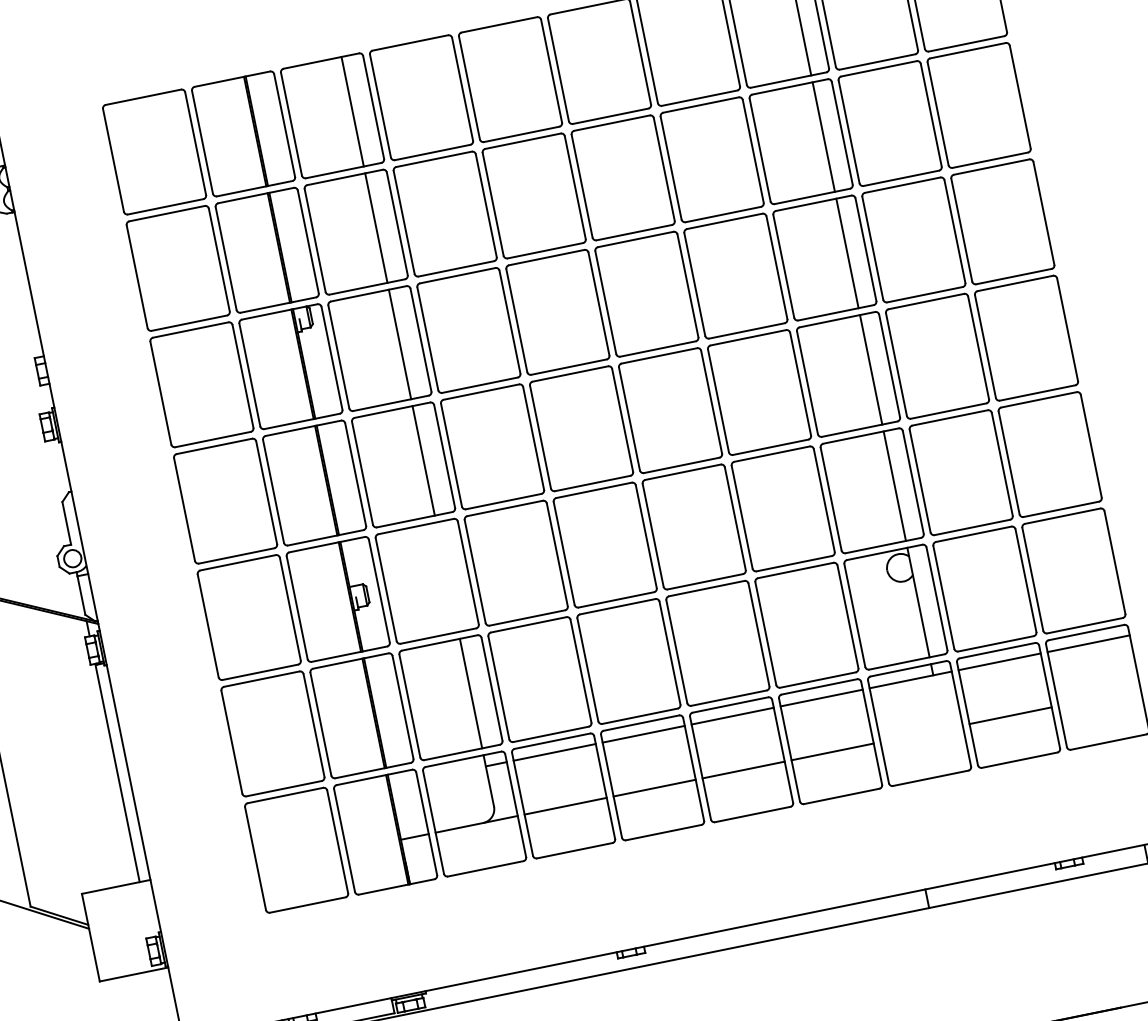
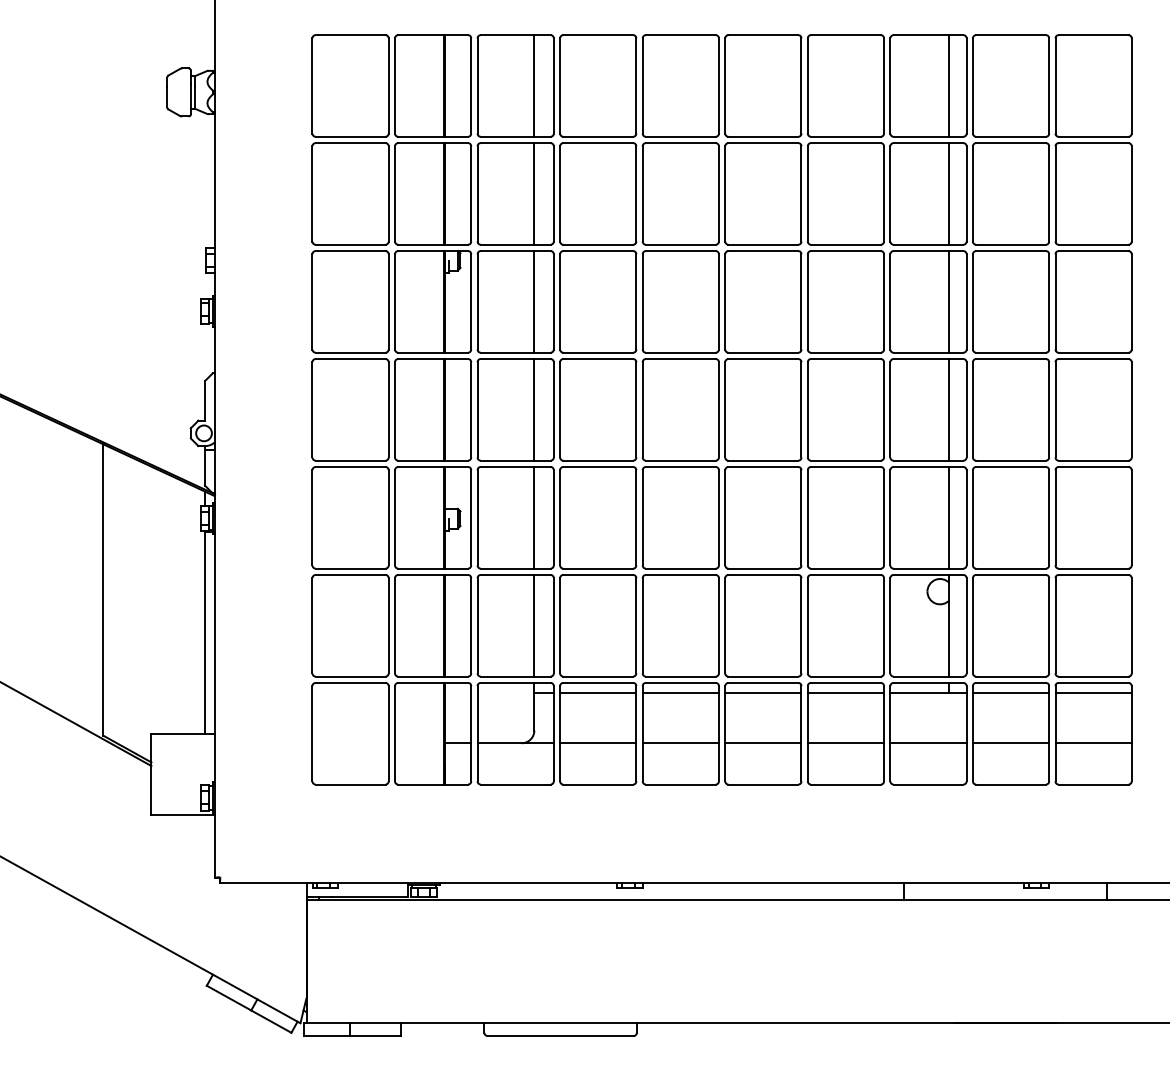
line: (447, 576) -> (534, 517), added
line: (1099, 697) -> (1093, 743), added
line: (921, 734) -> (928, 743), added

